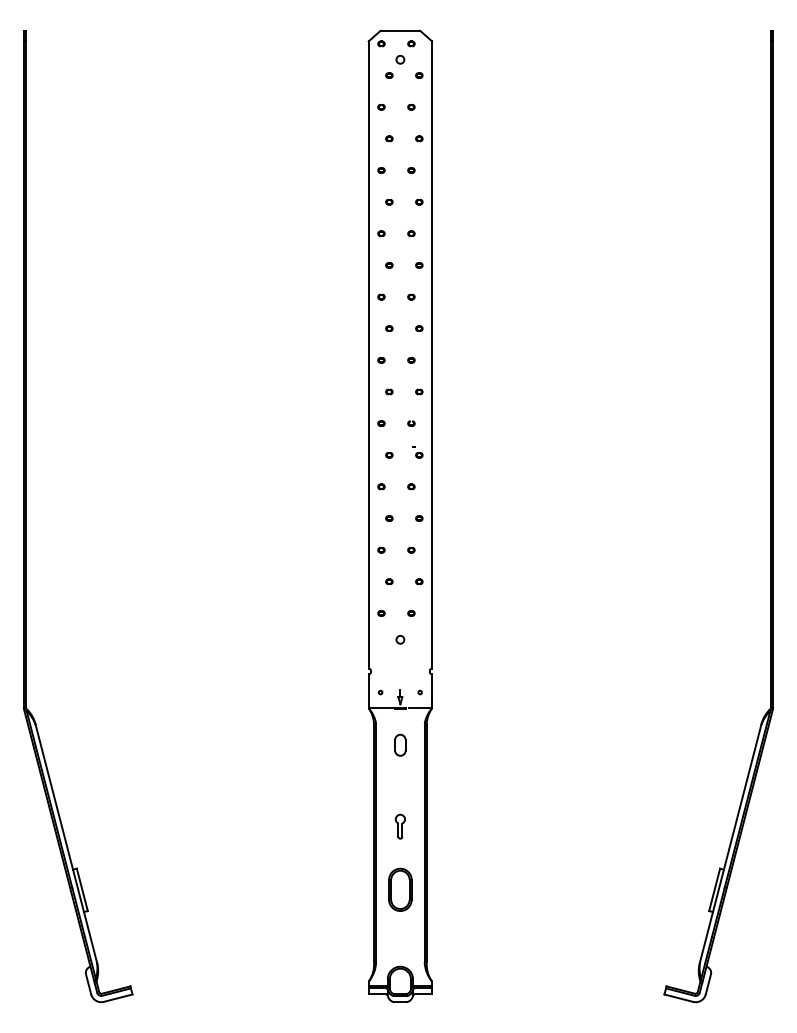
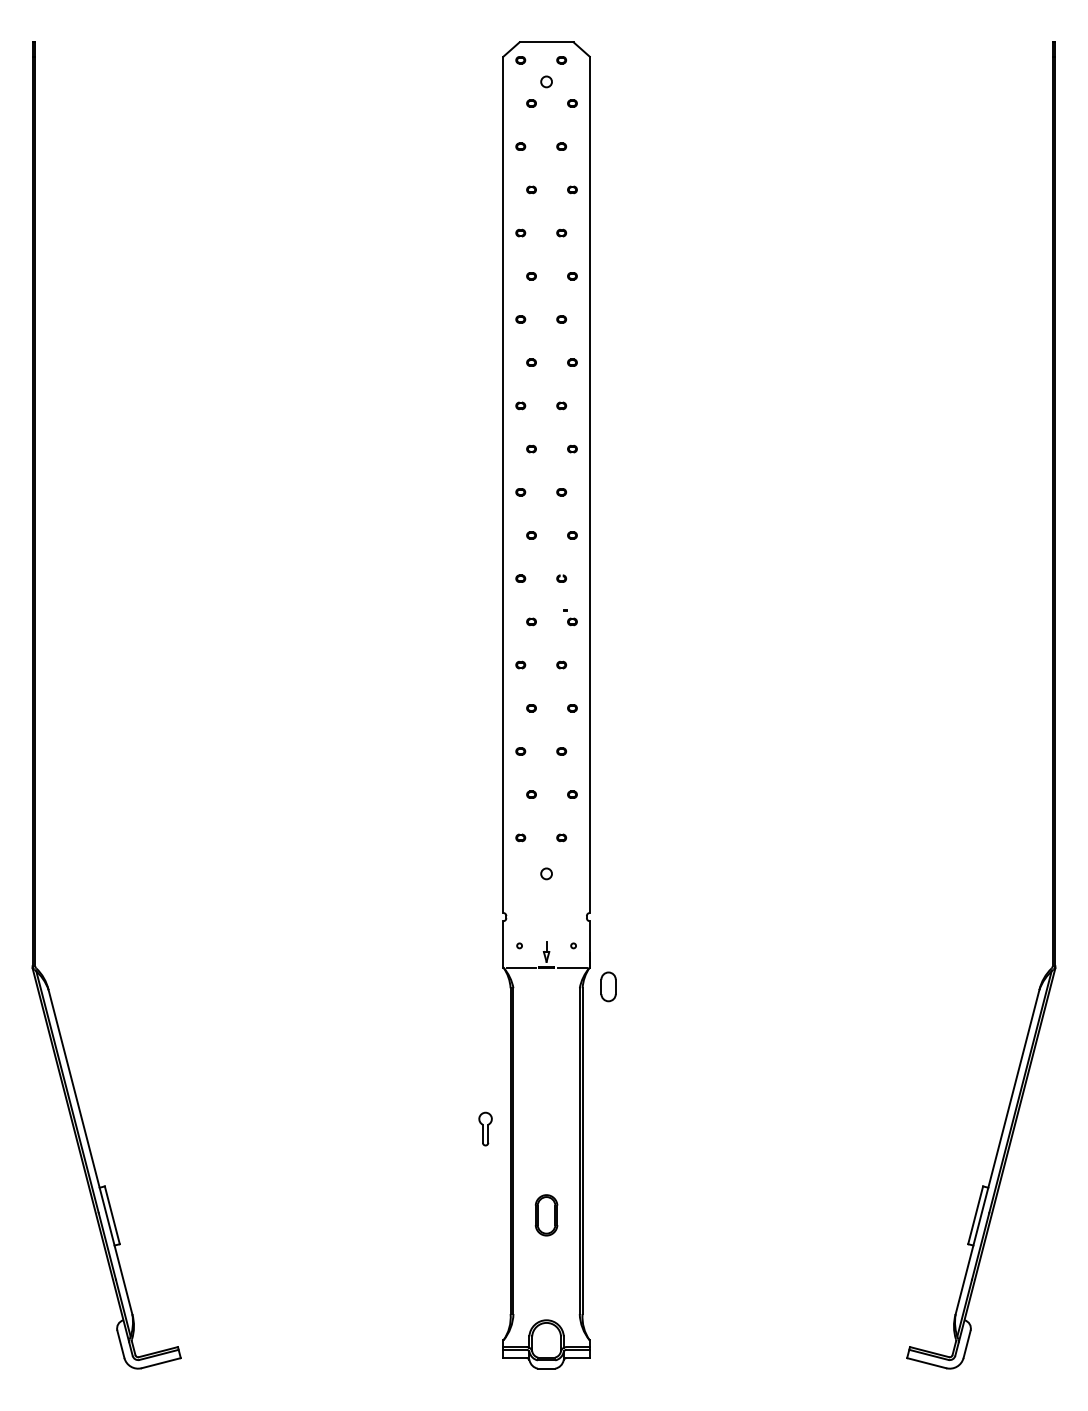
part: (400, 745) -> (608, 986), moved
part: (400, 826) -> (485, 1128), moved
part: (400, 890) -> (546, 1215), size x0.7

